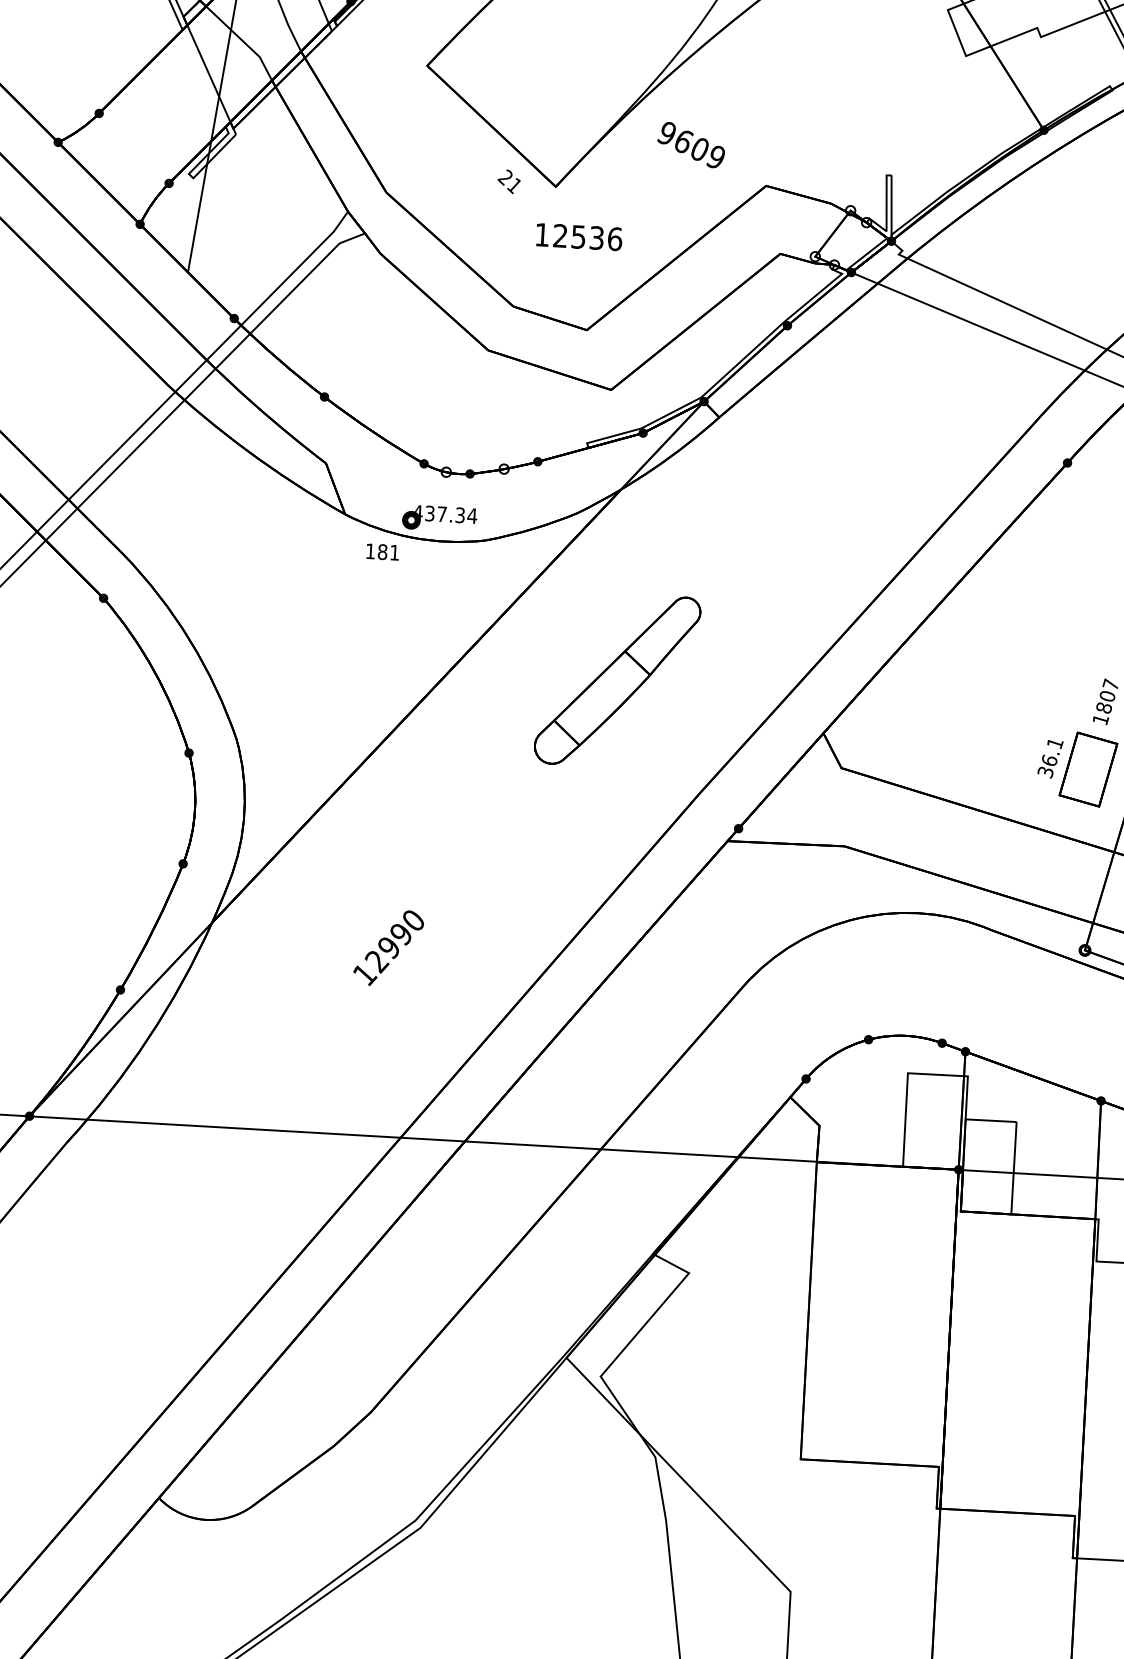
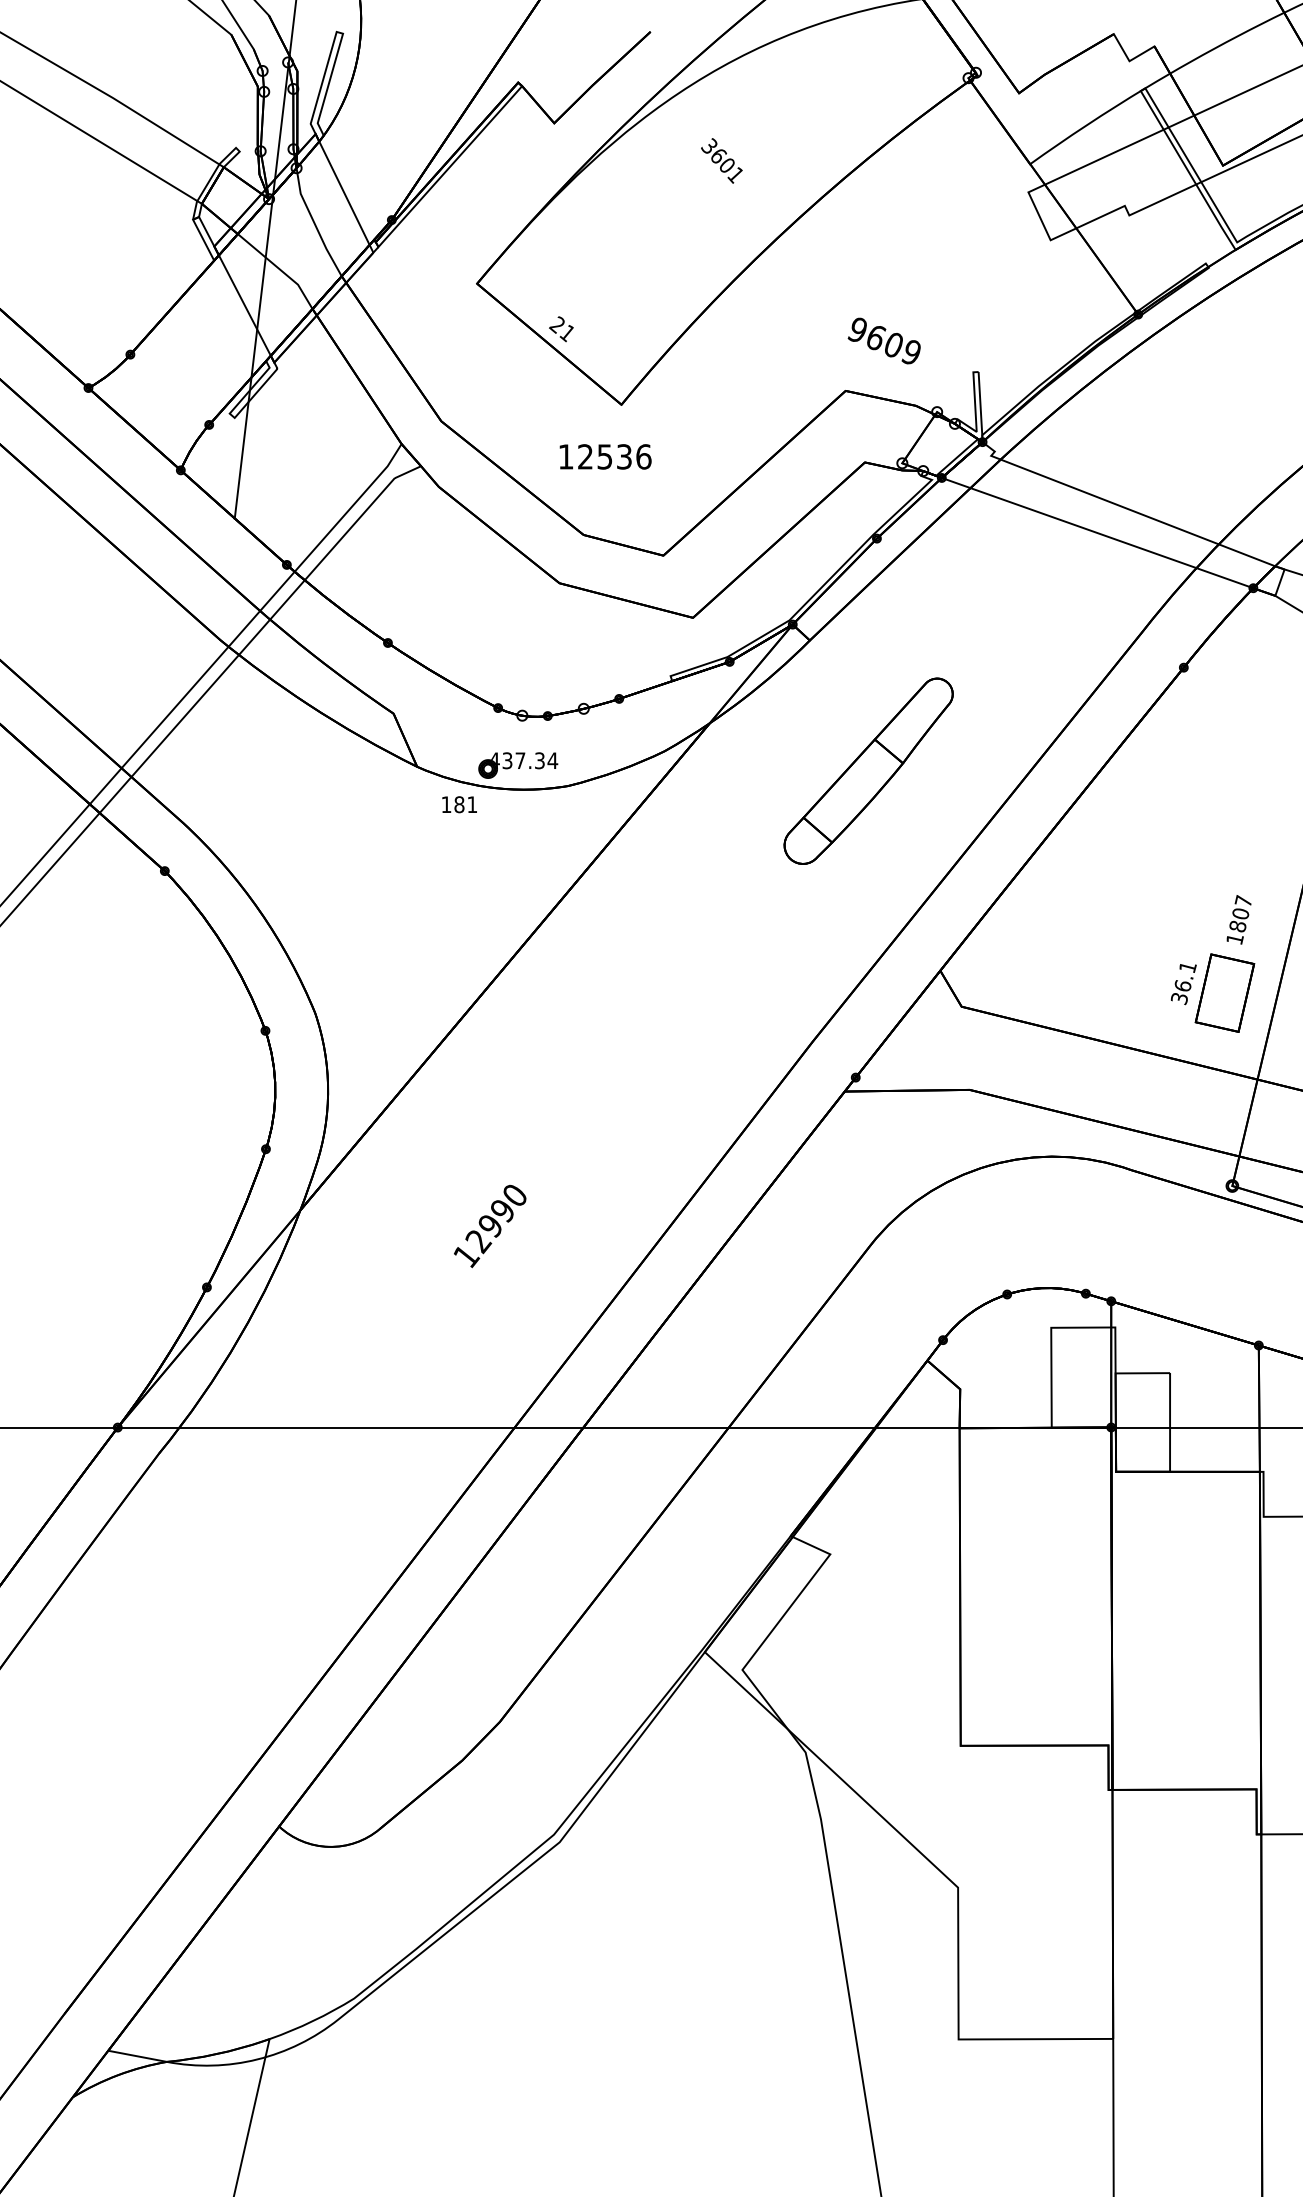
text: (690, 144) -> (883, 340), moved
text: (509, 181) -> (561, 329), moved
text: (579, 236) -> (605, 456), moved
part: (617, 679) -> (868, 770), moved

